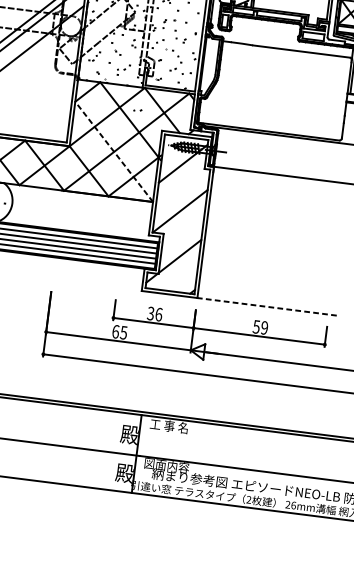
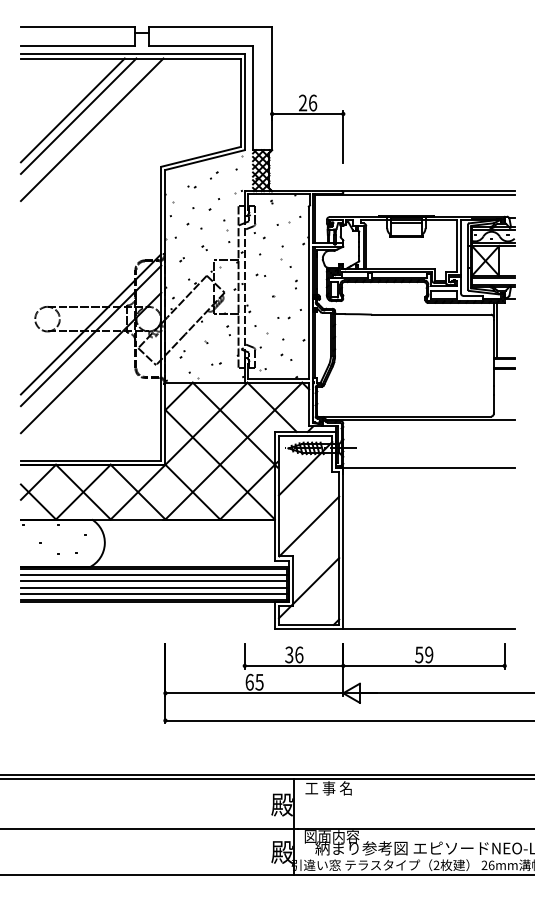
part: (164, 24) -> (296, 284), moved
part: (137, 110) -> (242, 410), removed
line: (113, 151) -> (219, 464), dashed -> solid
line: (266, 306) -> (428, 628), dashed -> solid

